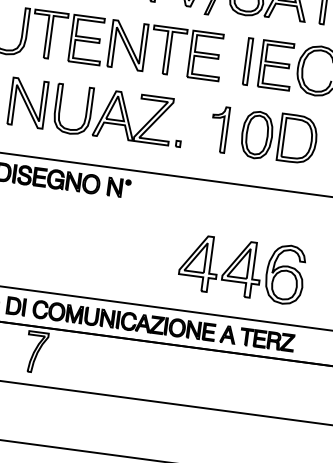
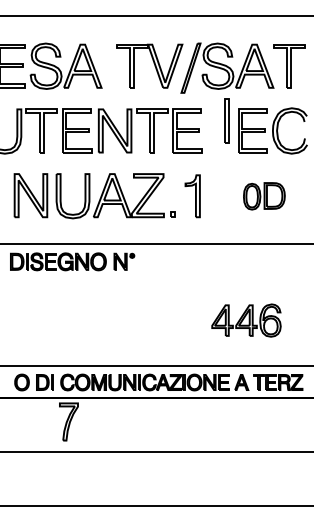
part: (248, 61) -> (226, 120), moved
part: (219, 129) -> (192, 196), moved
part: (279, 137) -> (264, 196), size x0.6
part: (242, 268) -> (246, 320), size x0.6

